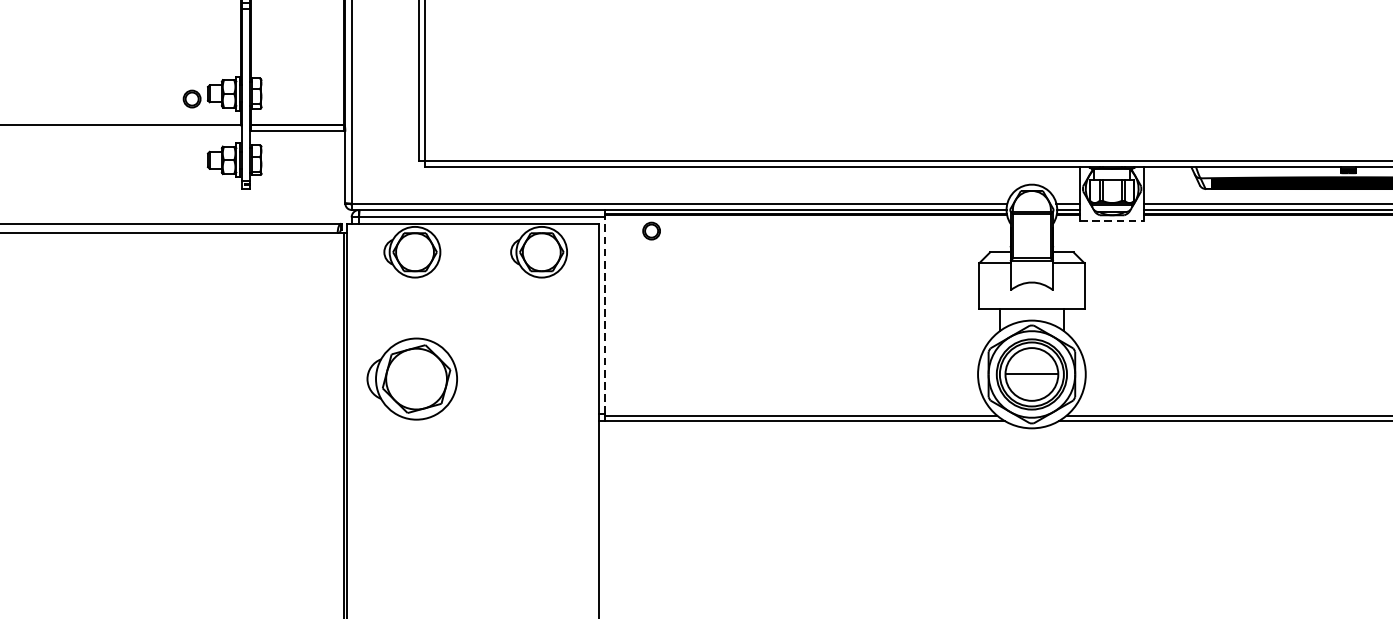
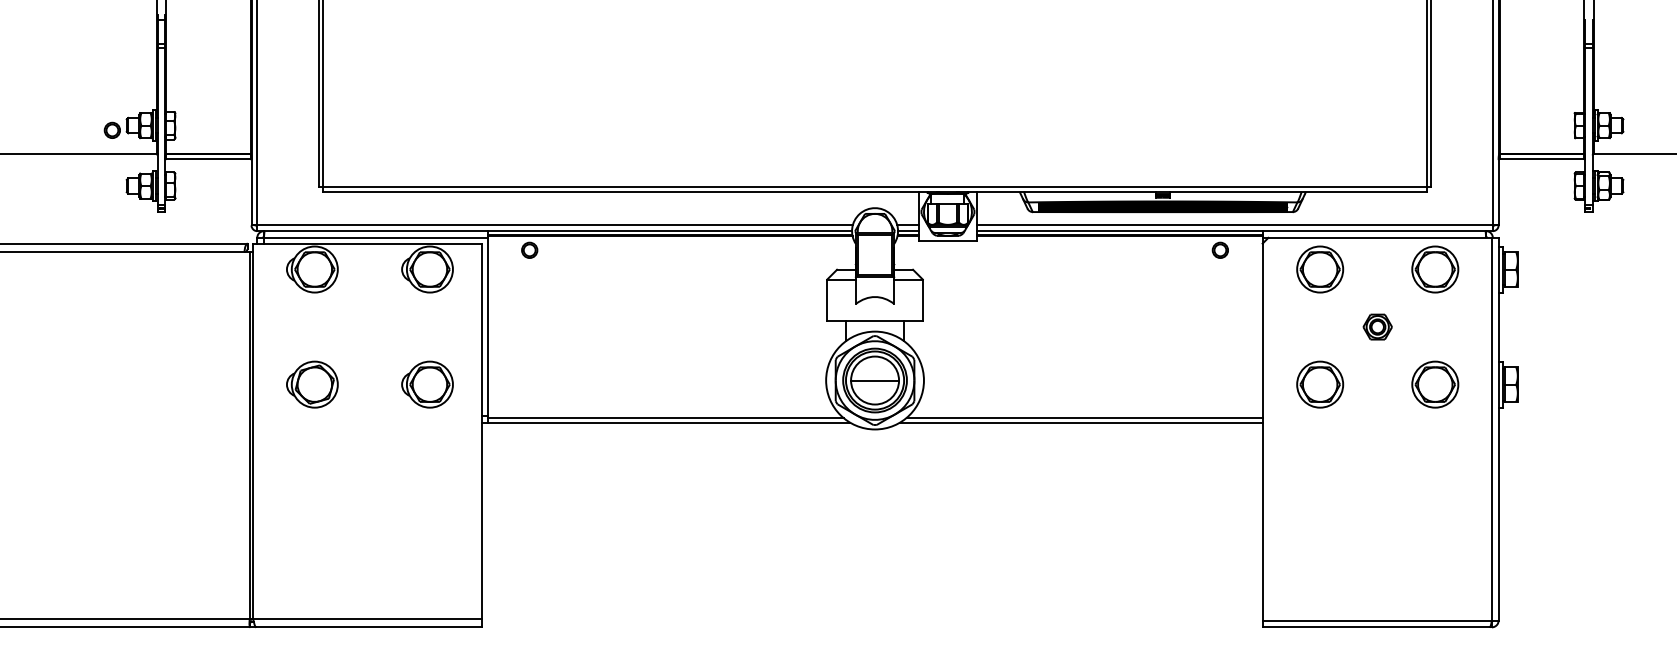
line: (1112, 220) -> (948, 240), dashed -> solid
line: (605, 314) -> (487, 326), dashed -> solid
part: (412, 378) -> (312, 384), size x0.62
part: (539, 378) -> (427, 384), added

